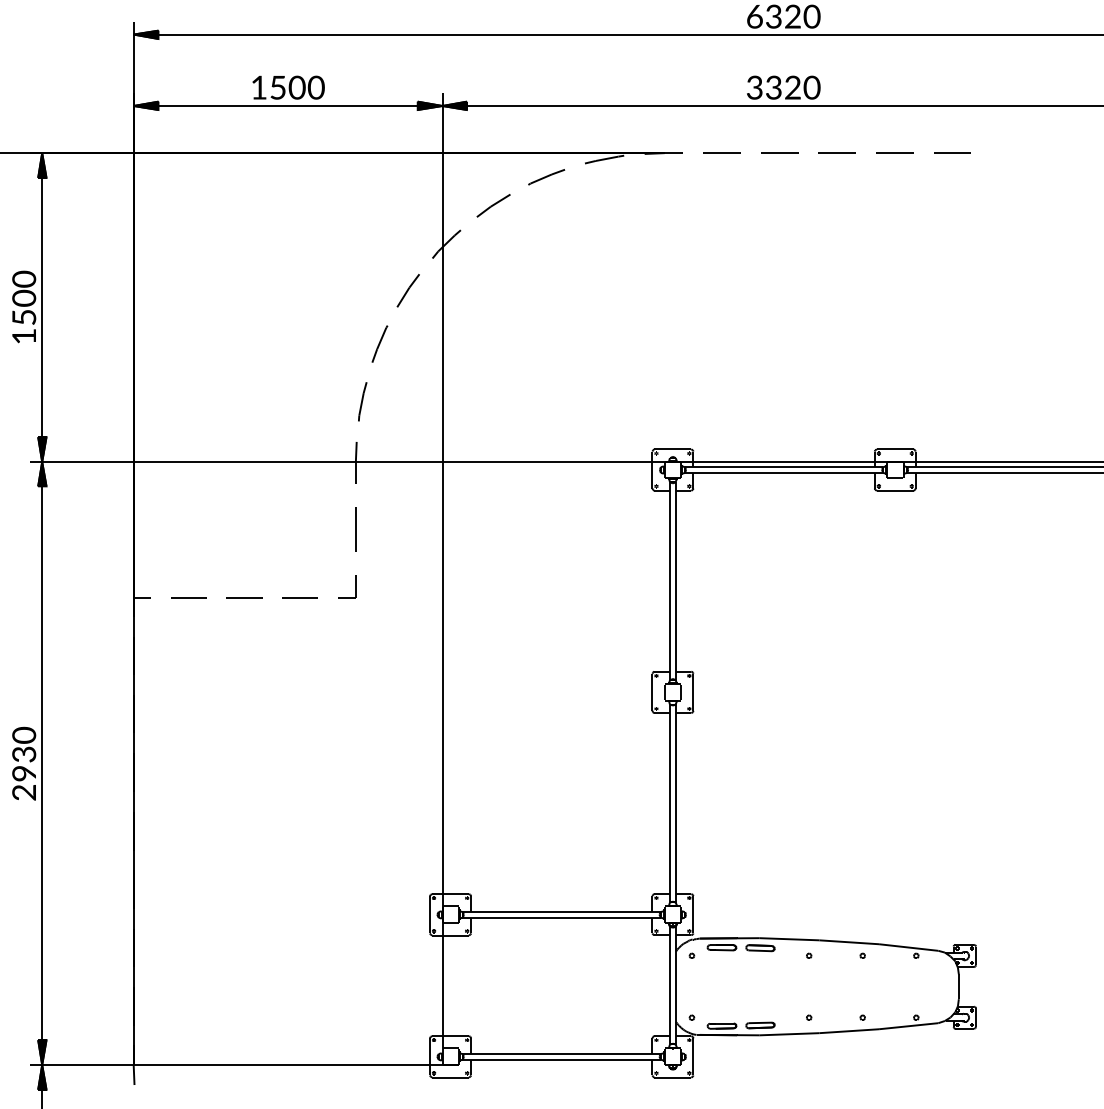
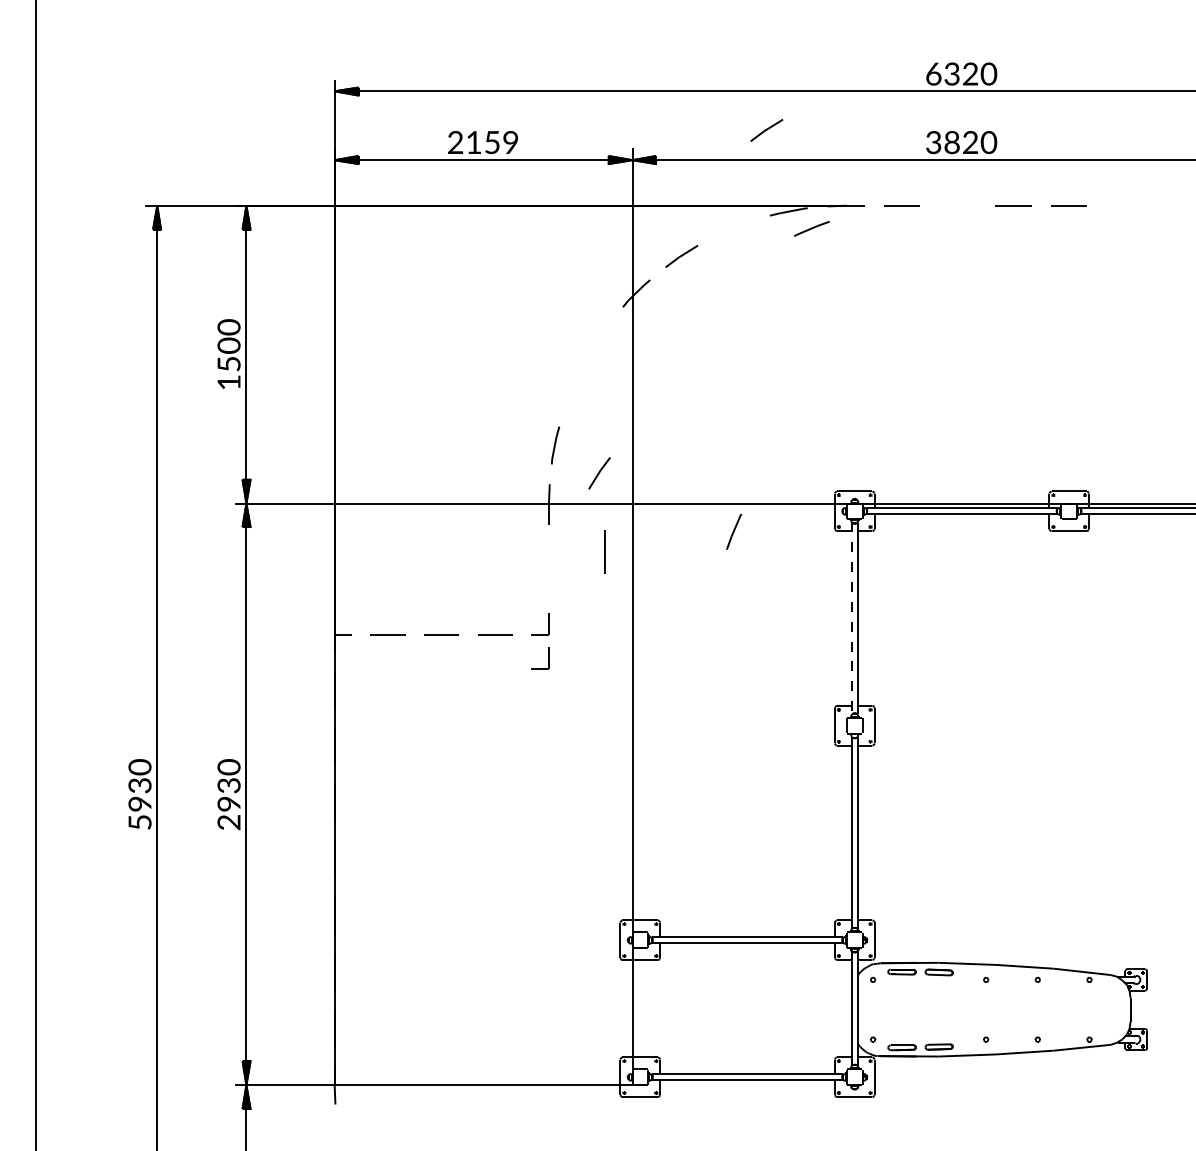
line: (581, 75) -> (766, 130), added
text: (288, 87) -> (483, 142), 1500 -> 2159
text: (773, 87) -> (951, 142), 3320 -> 3820
line: (779, 152) -> (957, 205), removed
line: (952, 152) -> (1124, 205), removed
line: (546, 176) -> (811, 228), moved
line: (408, 290) -> (599, 473), moved
line: (380, 343) -> (734, 531), moved
line: (355, 529) -> (604, 551), moved
line: (669, 581) -> (851, 618), solid -> dashed
part: (355, 622) -> (548, 658), added

